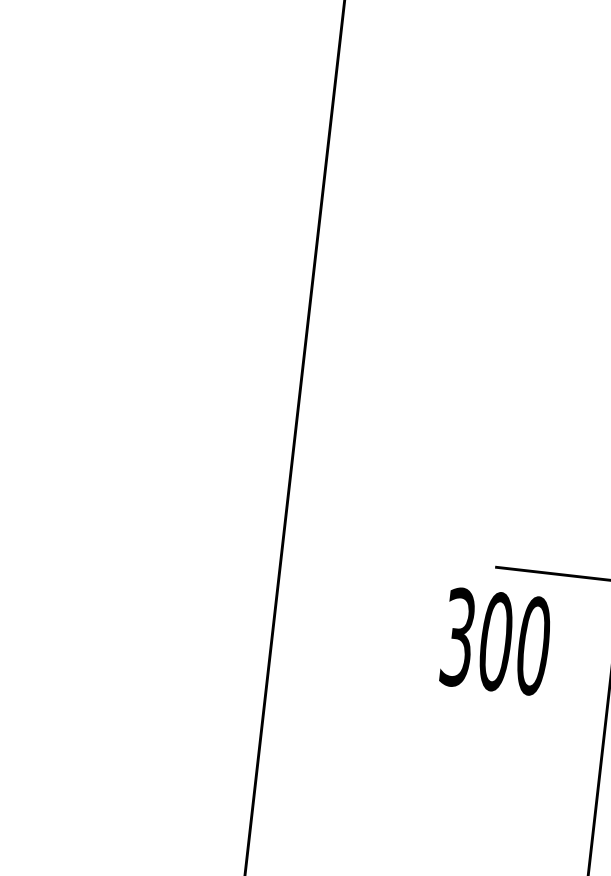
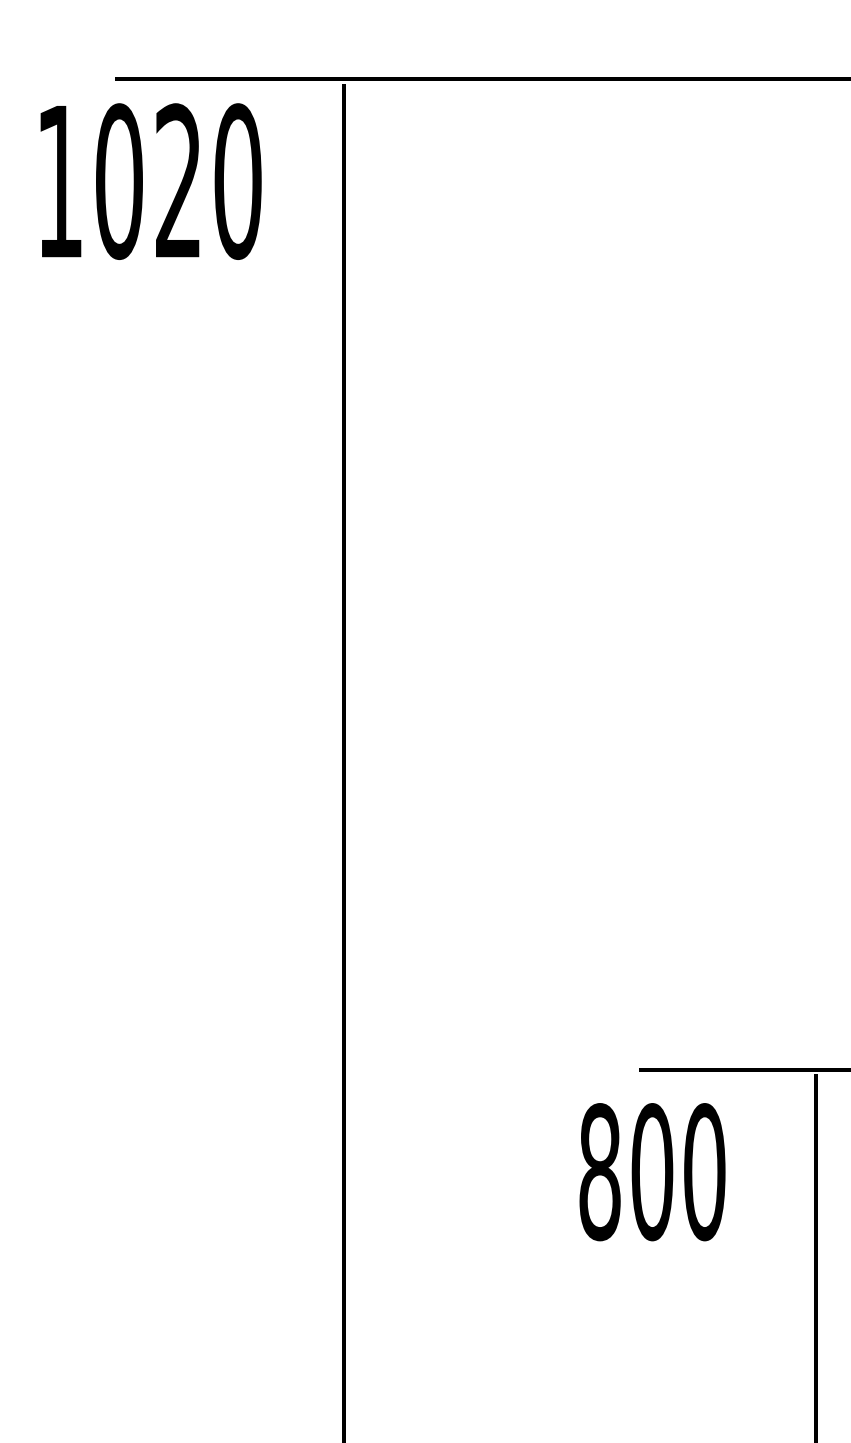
text: (457, 637) -> (599, 1172), 300 -> 800

